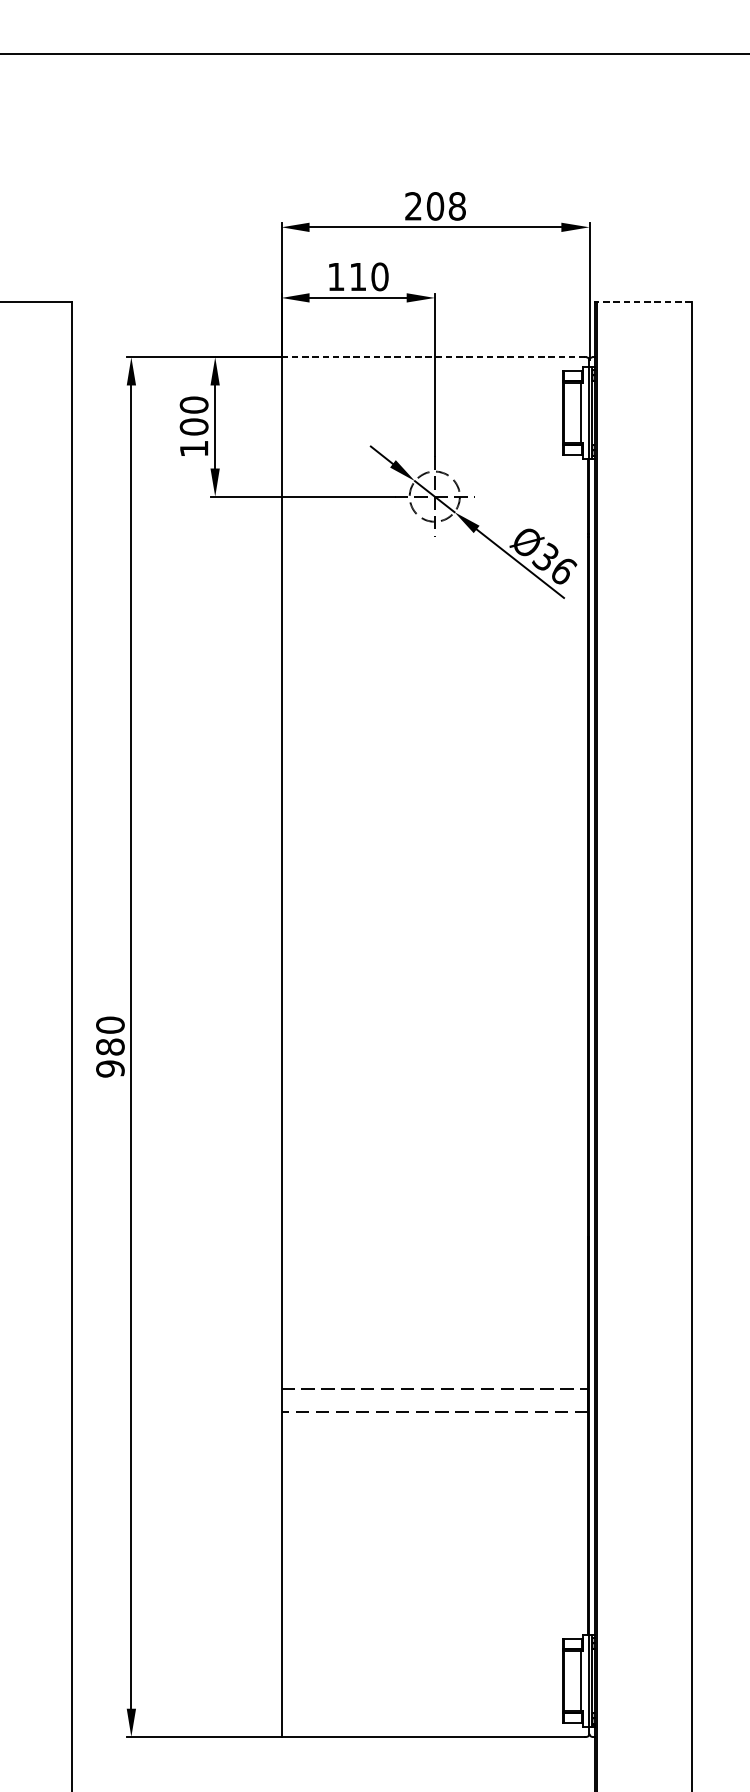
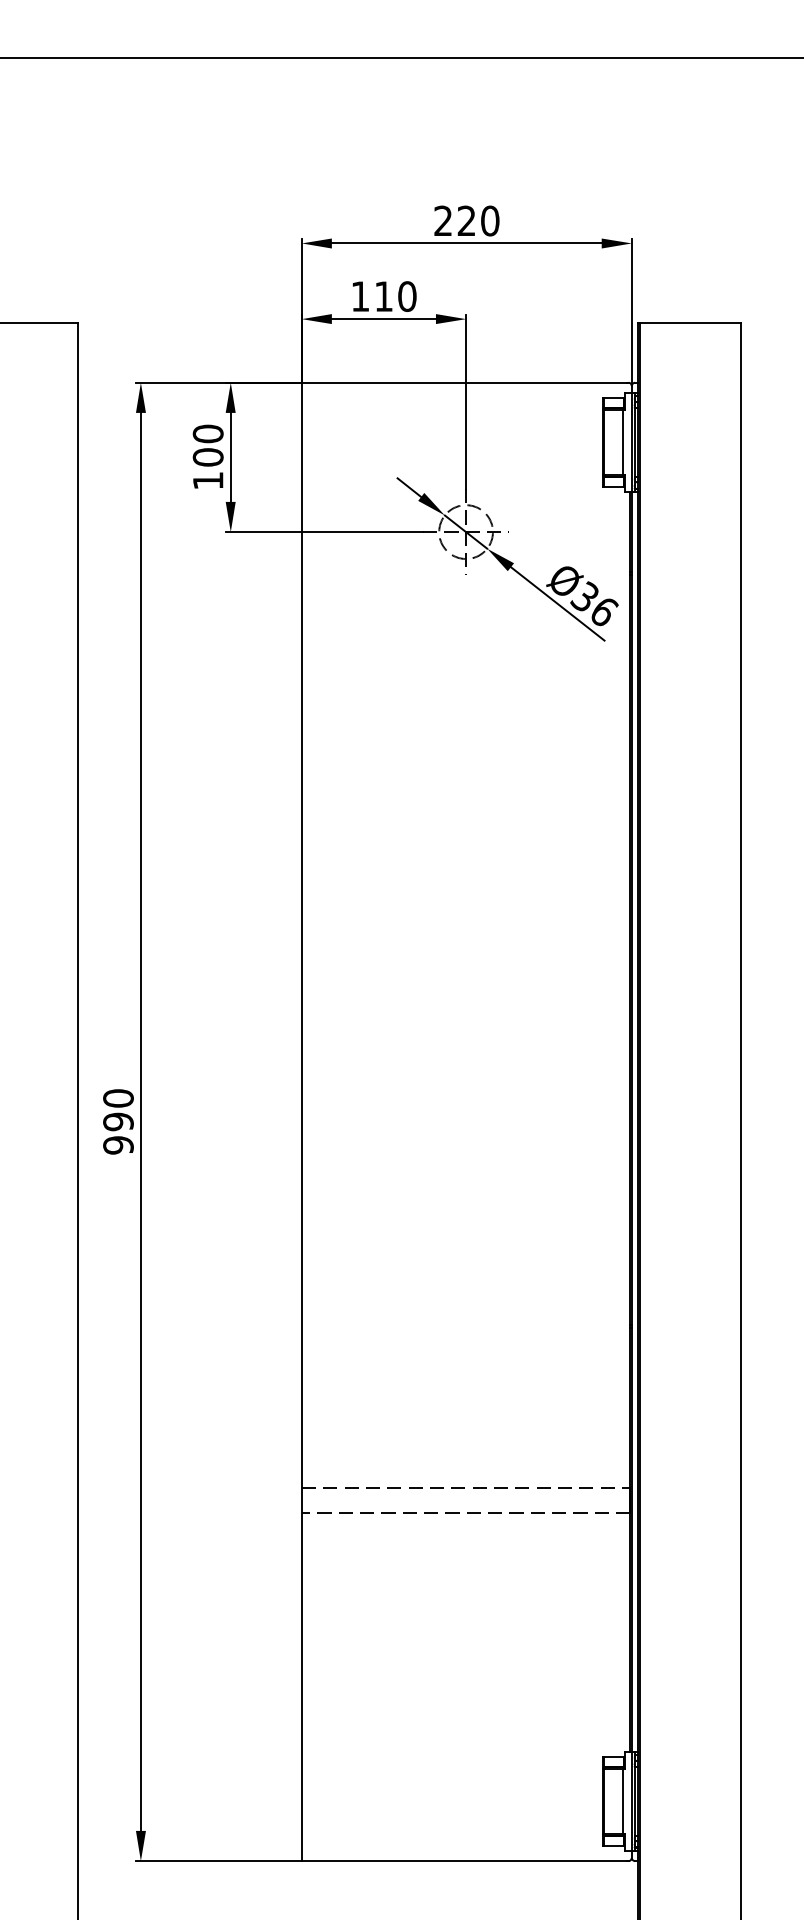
text: (446, 205) -> (478, 220), 208 -> 220
line: (644, 302) -> (690, 323), dashed -> solid
line: (433, 357) -> (464, 382), dashed -> solid
text: (110, 1046) -> (118, 1121), 980 -> 990

